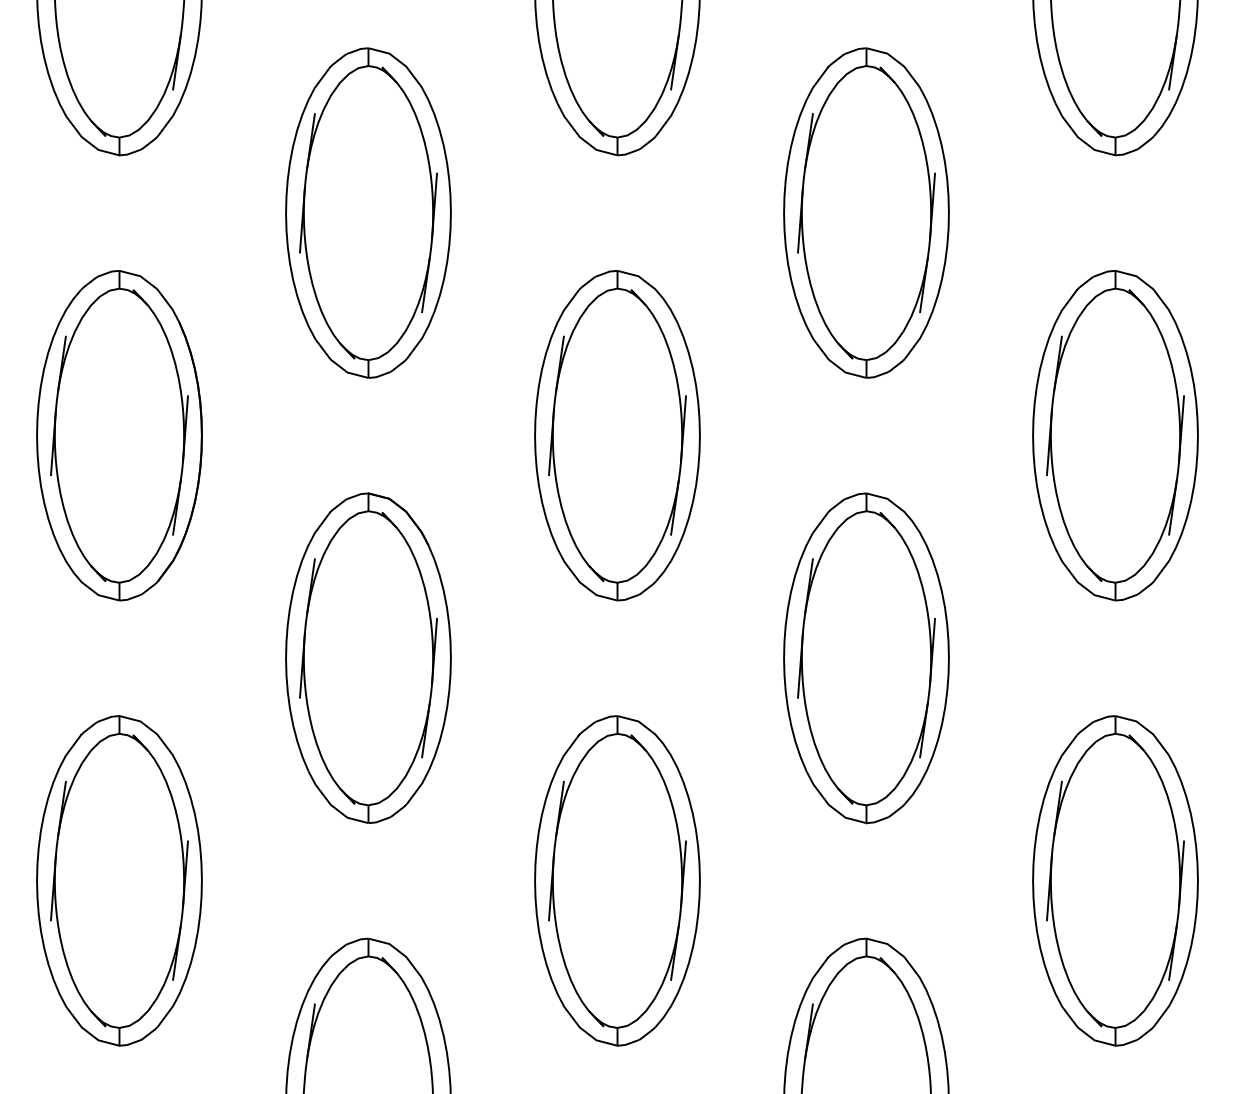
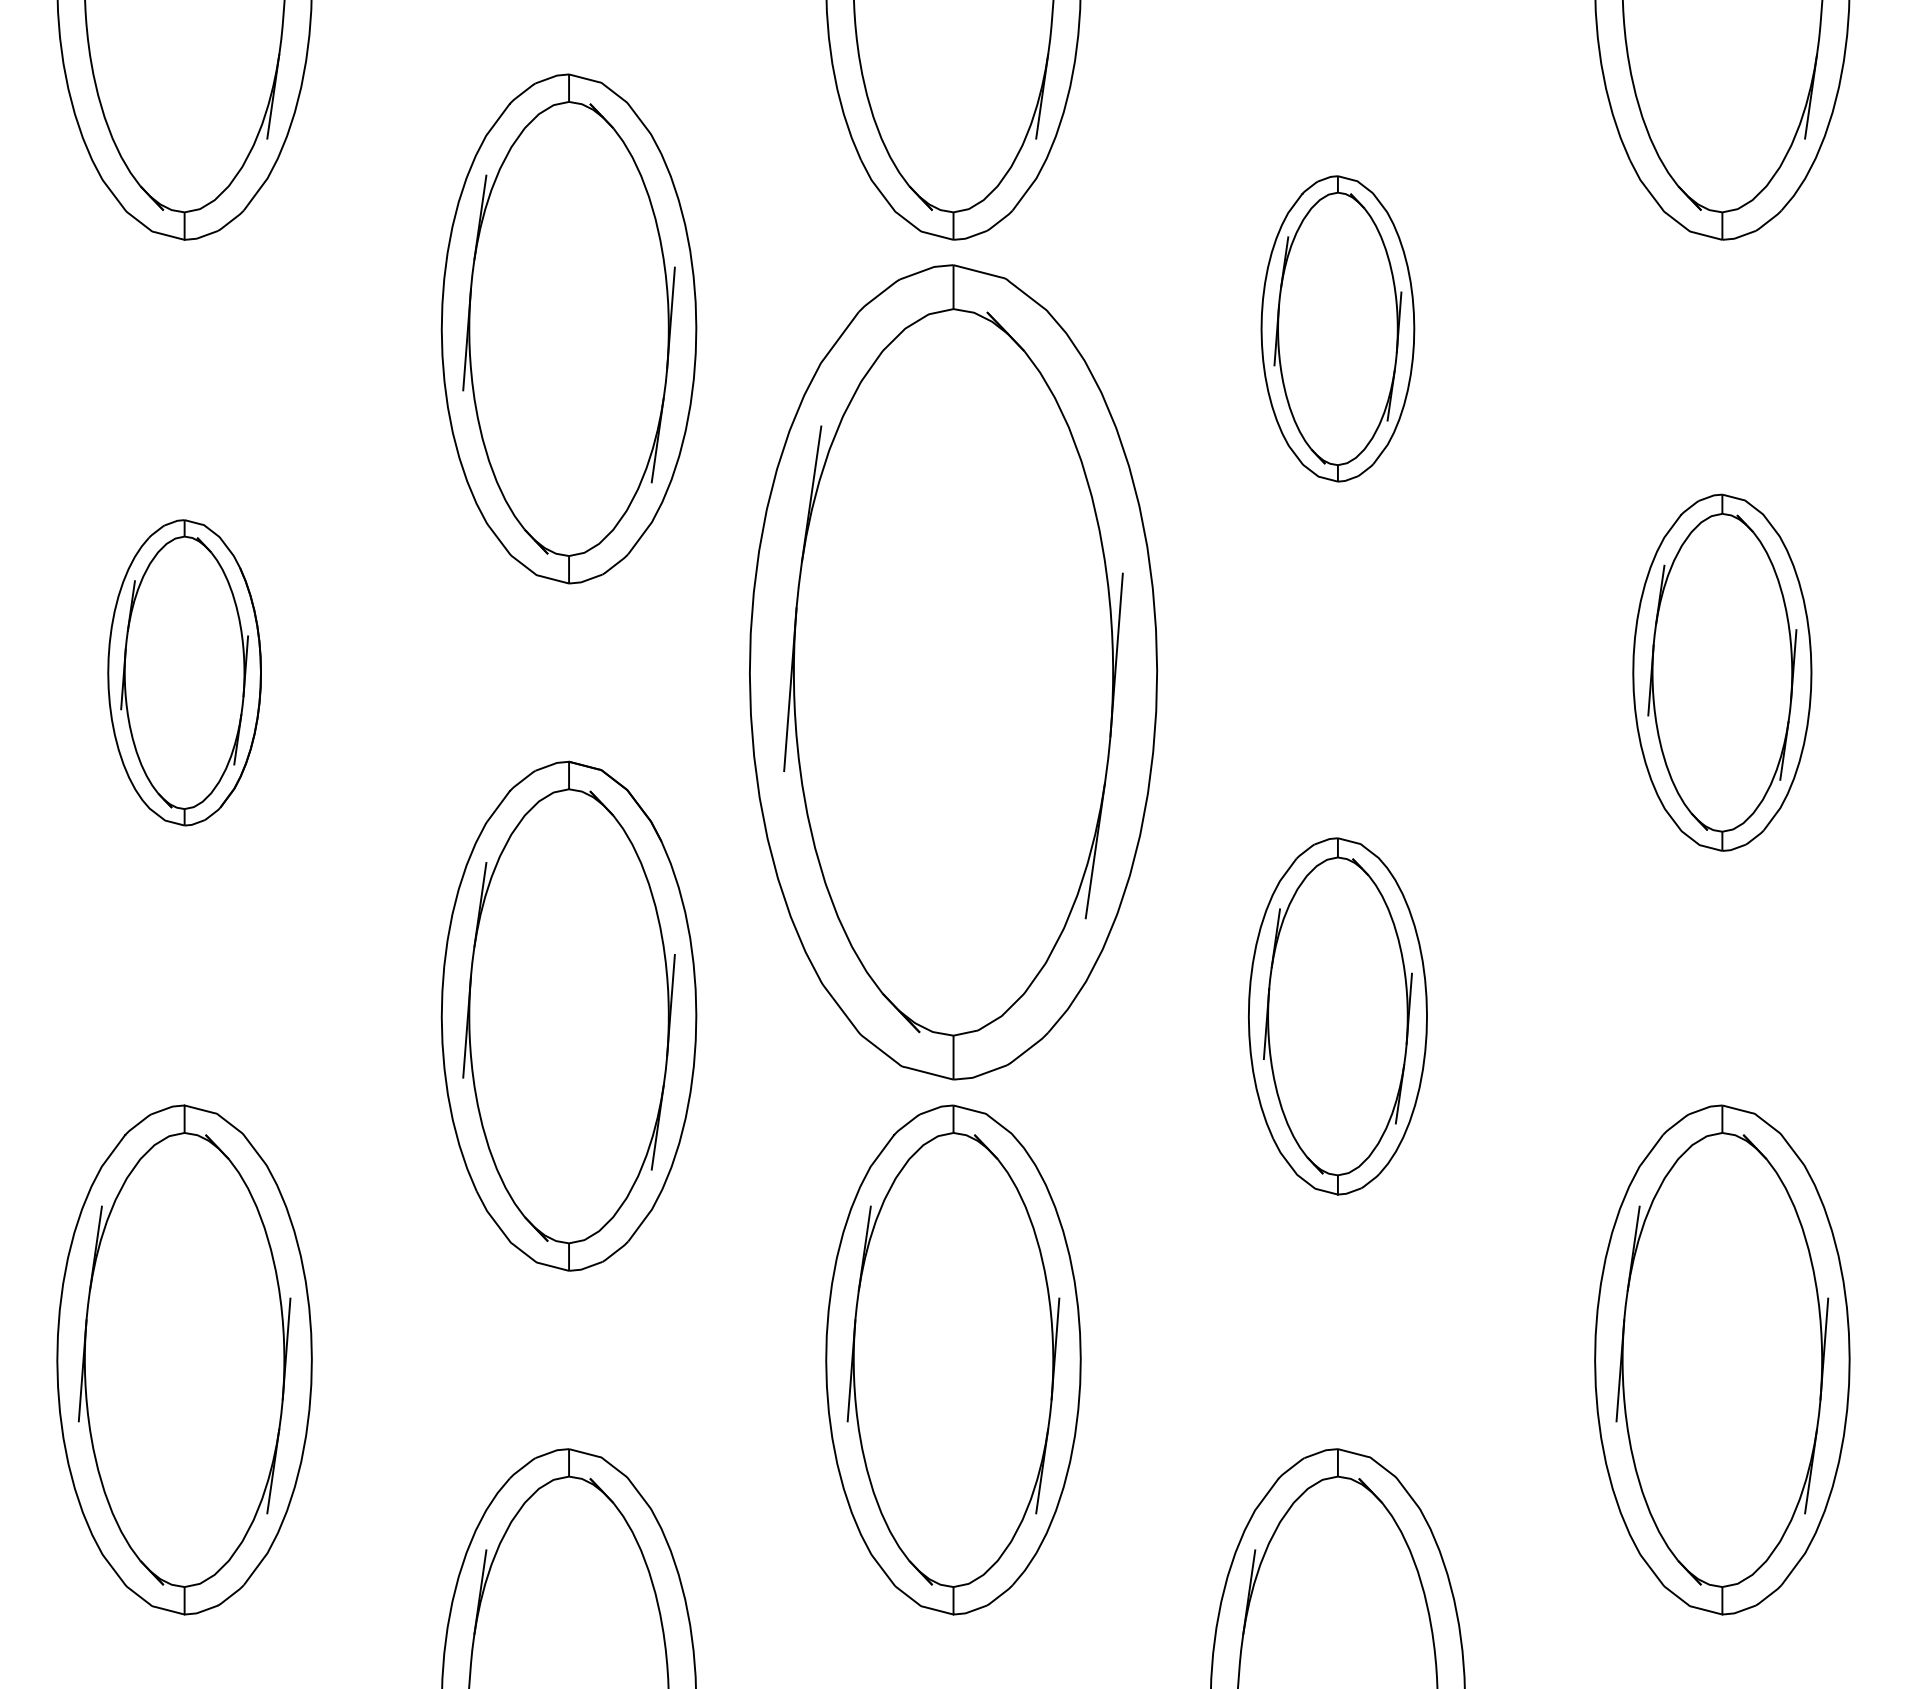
part: (866, 212) -> (1337, 328), size x0.6
part: (119, 435) -> (184, 672), size x0.6
part: (617, 435) -> (953, 672), size x1.6
part: (1115, 435) -> (1722, 672), size x0.7
part: (866, 658) -> (1337, 1016), size x0.7

